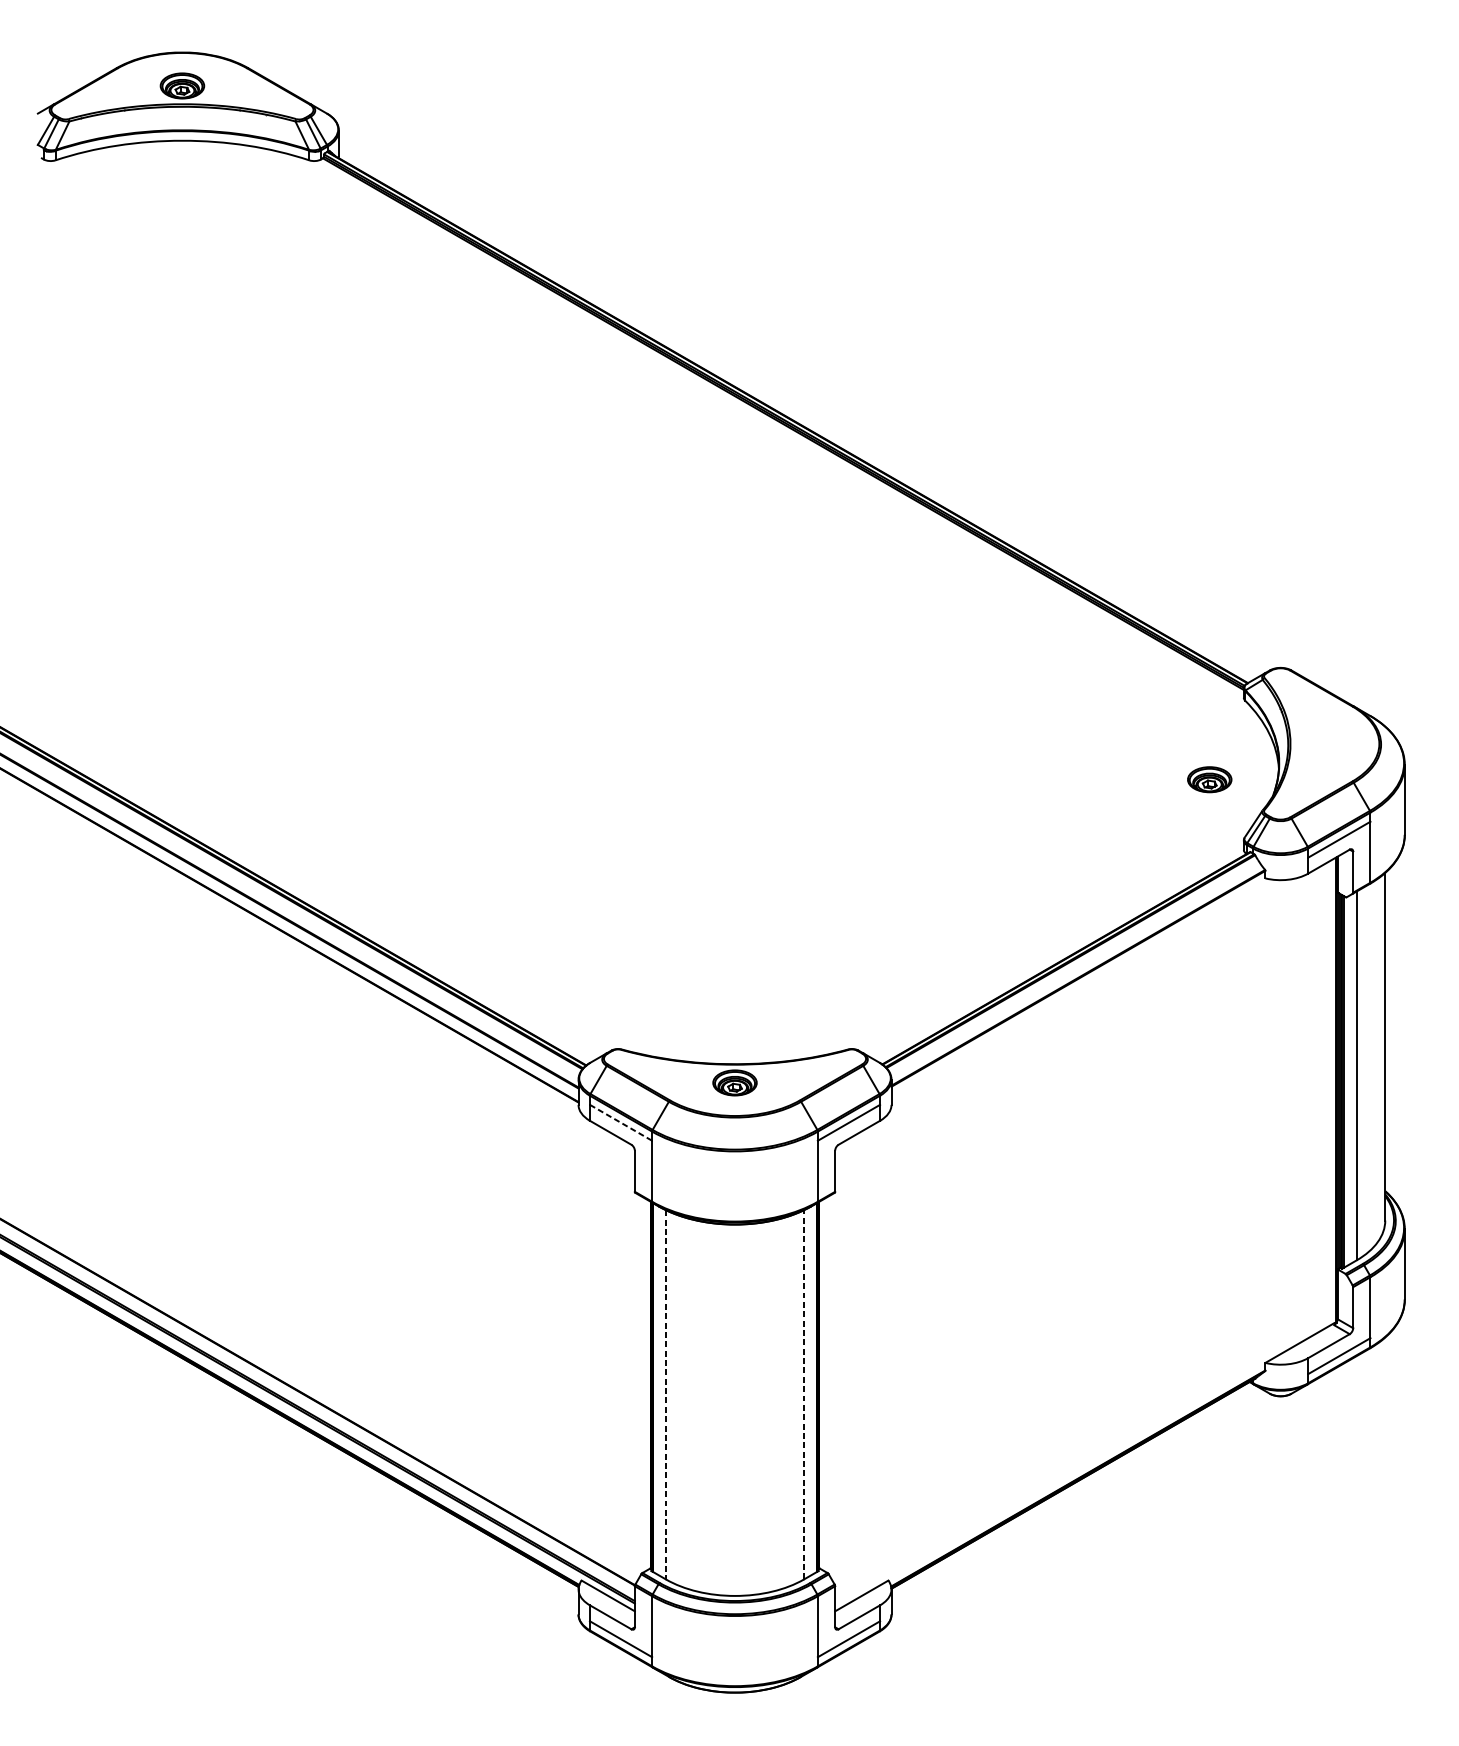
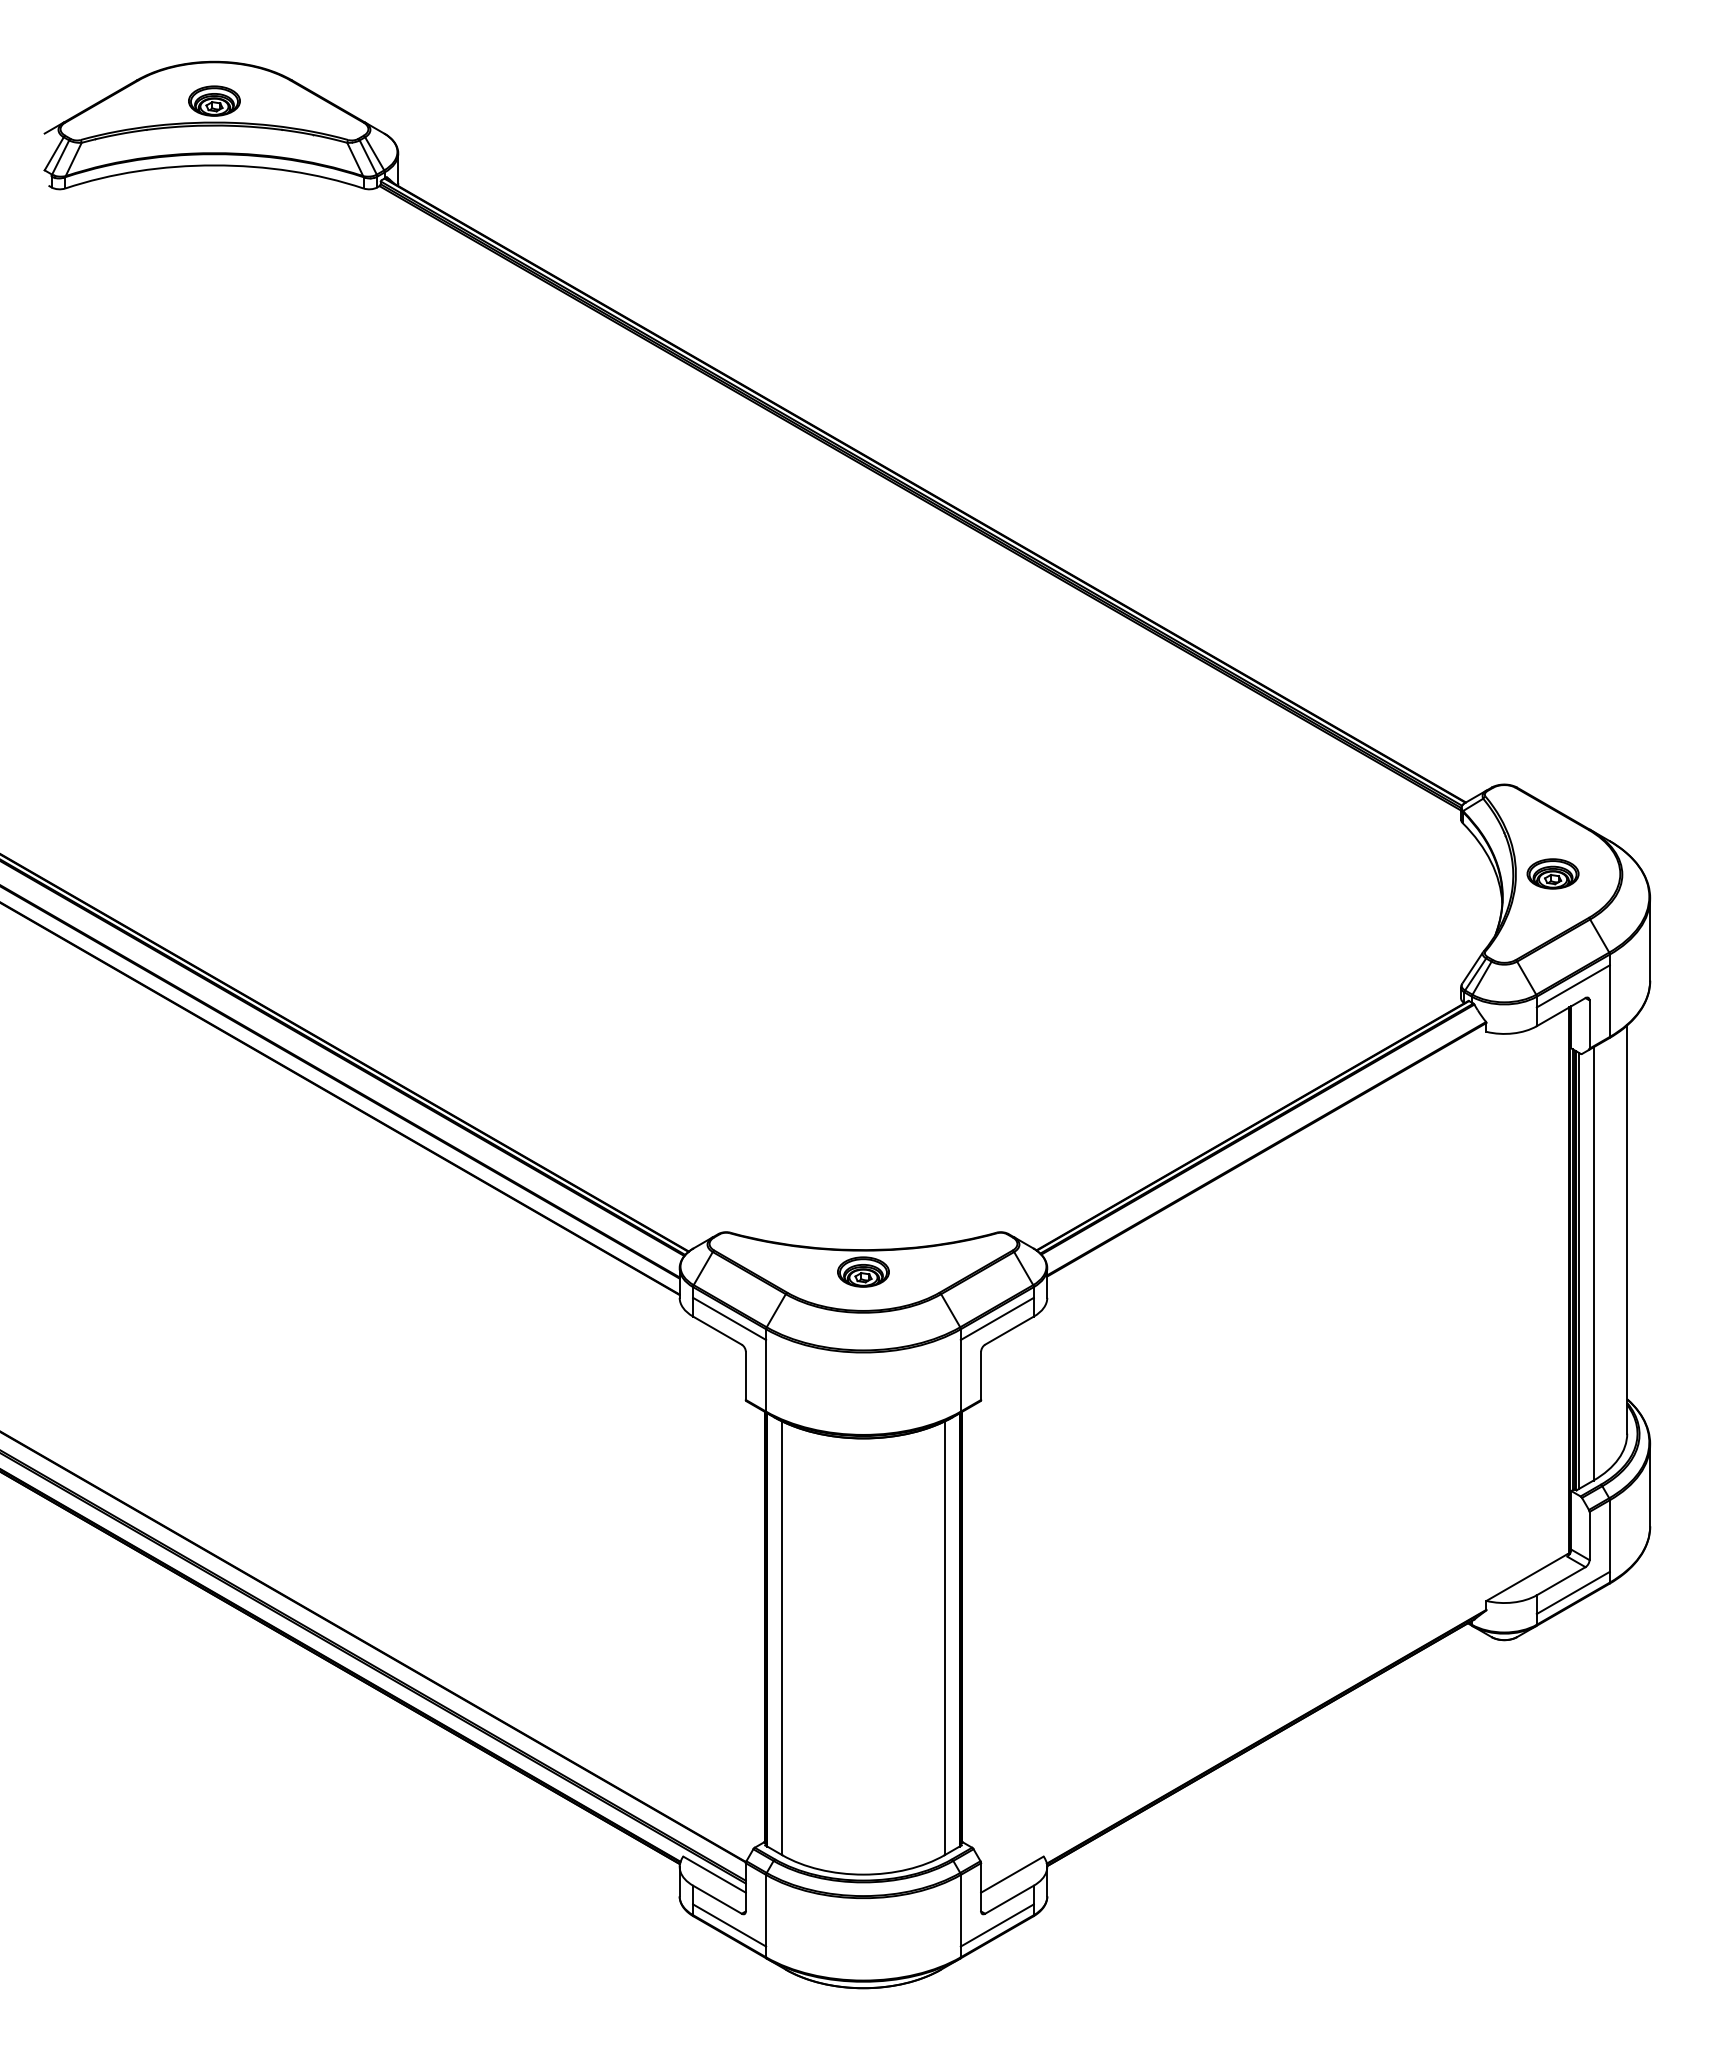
part: (1209, 779) -> (1552, 873), moved
line: (621, 1123) -> (730, 1319), dashed -> solid
line: (666, 1394) -> (782, 1638), dashed -> solid
line: (803, 1394) -> (944, 1638), dashed -> solid

